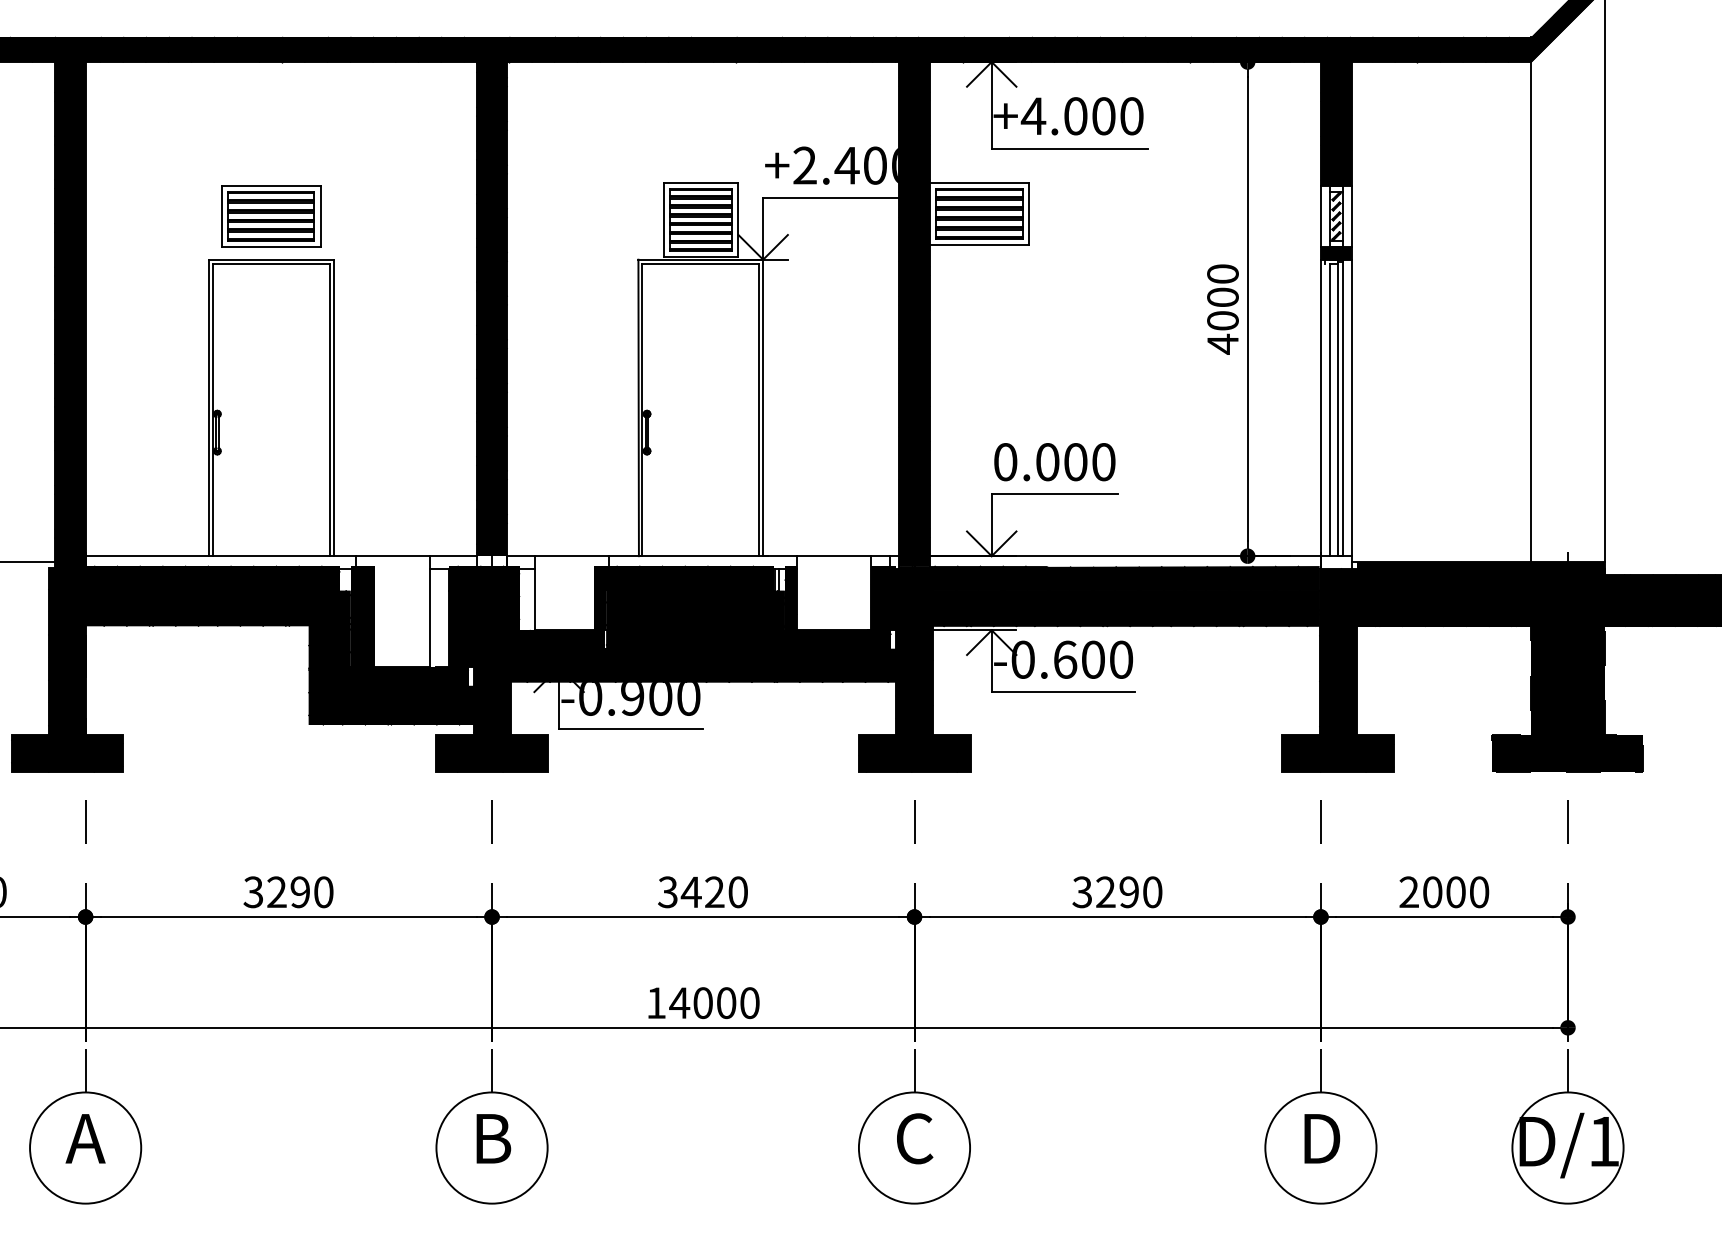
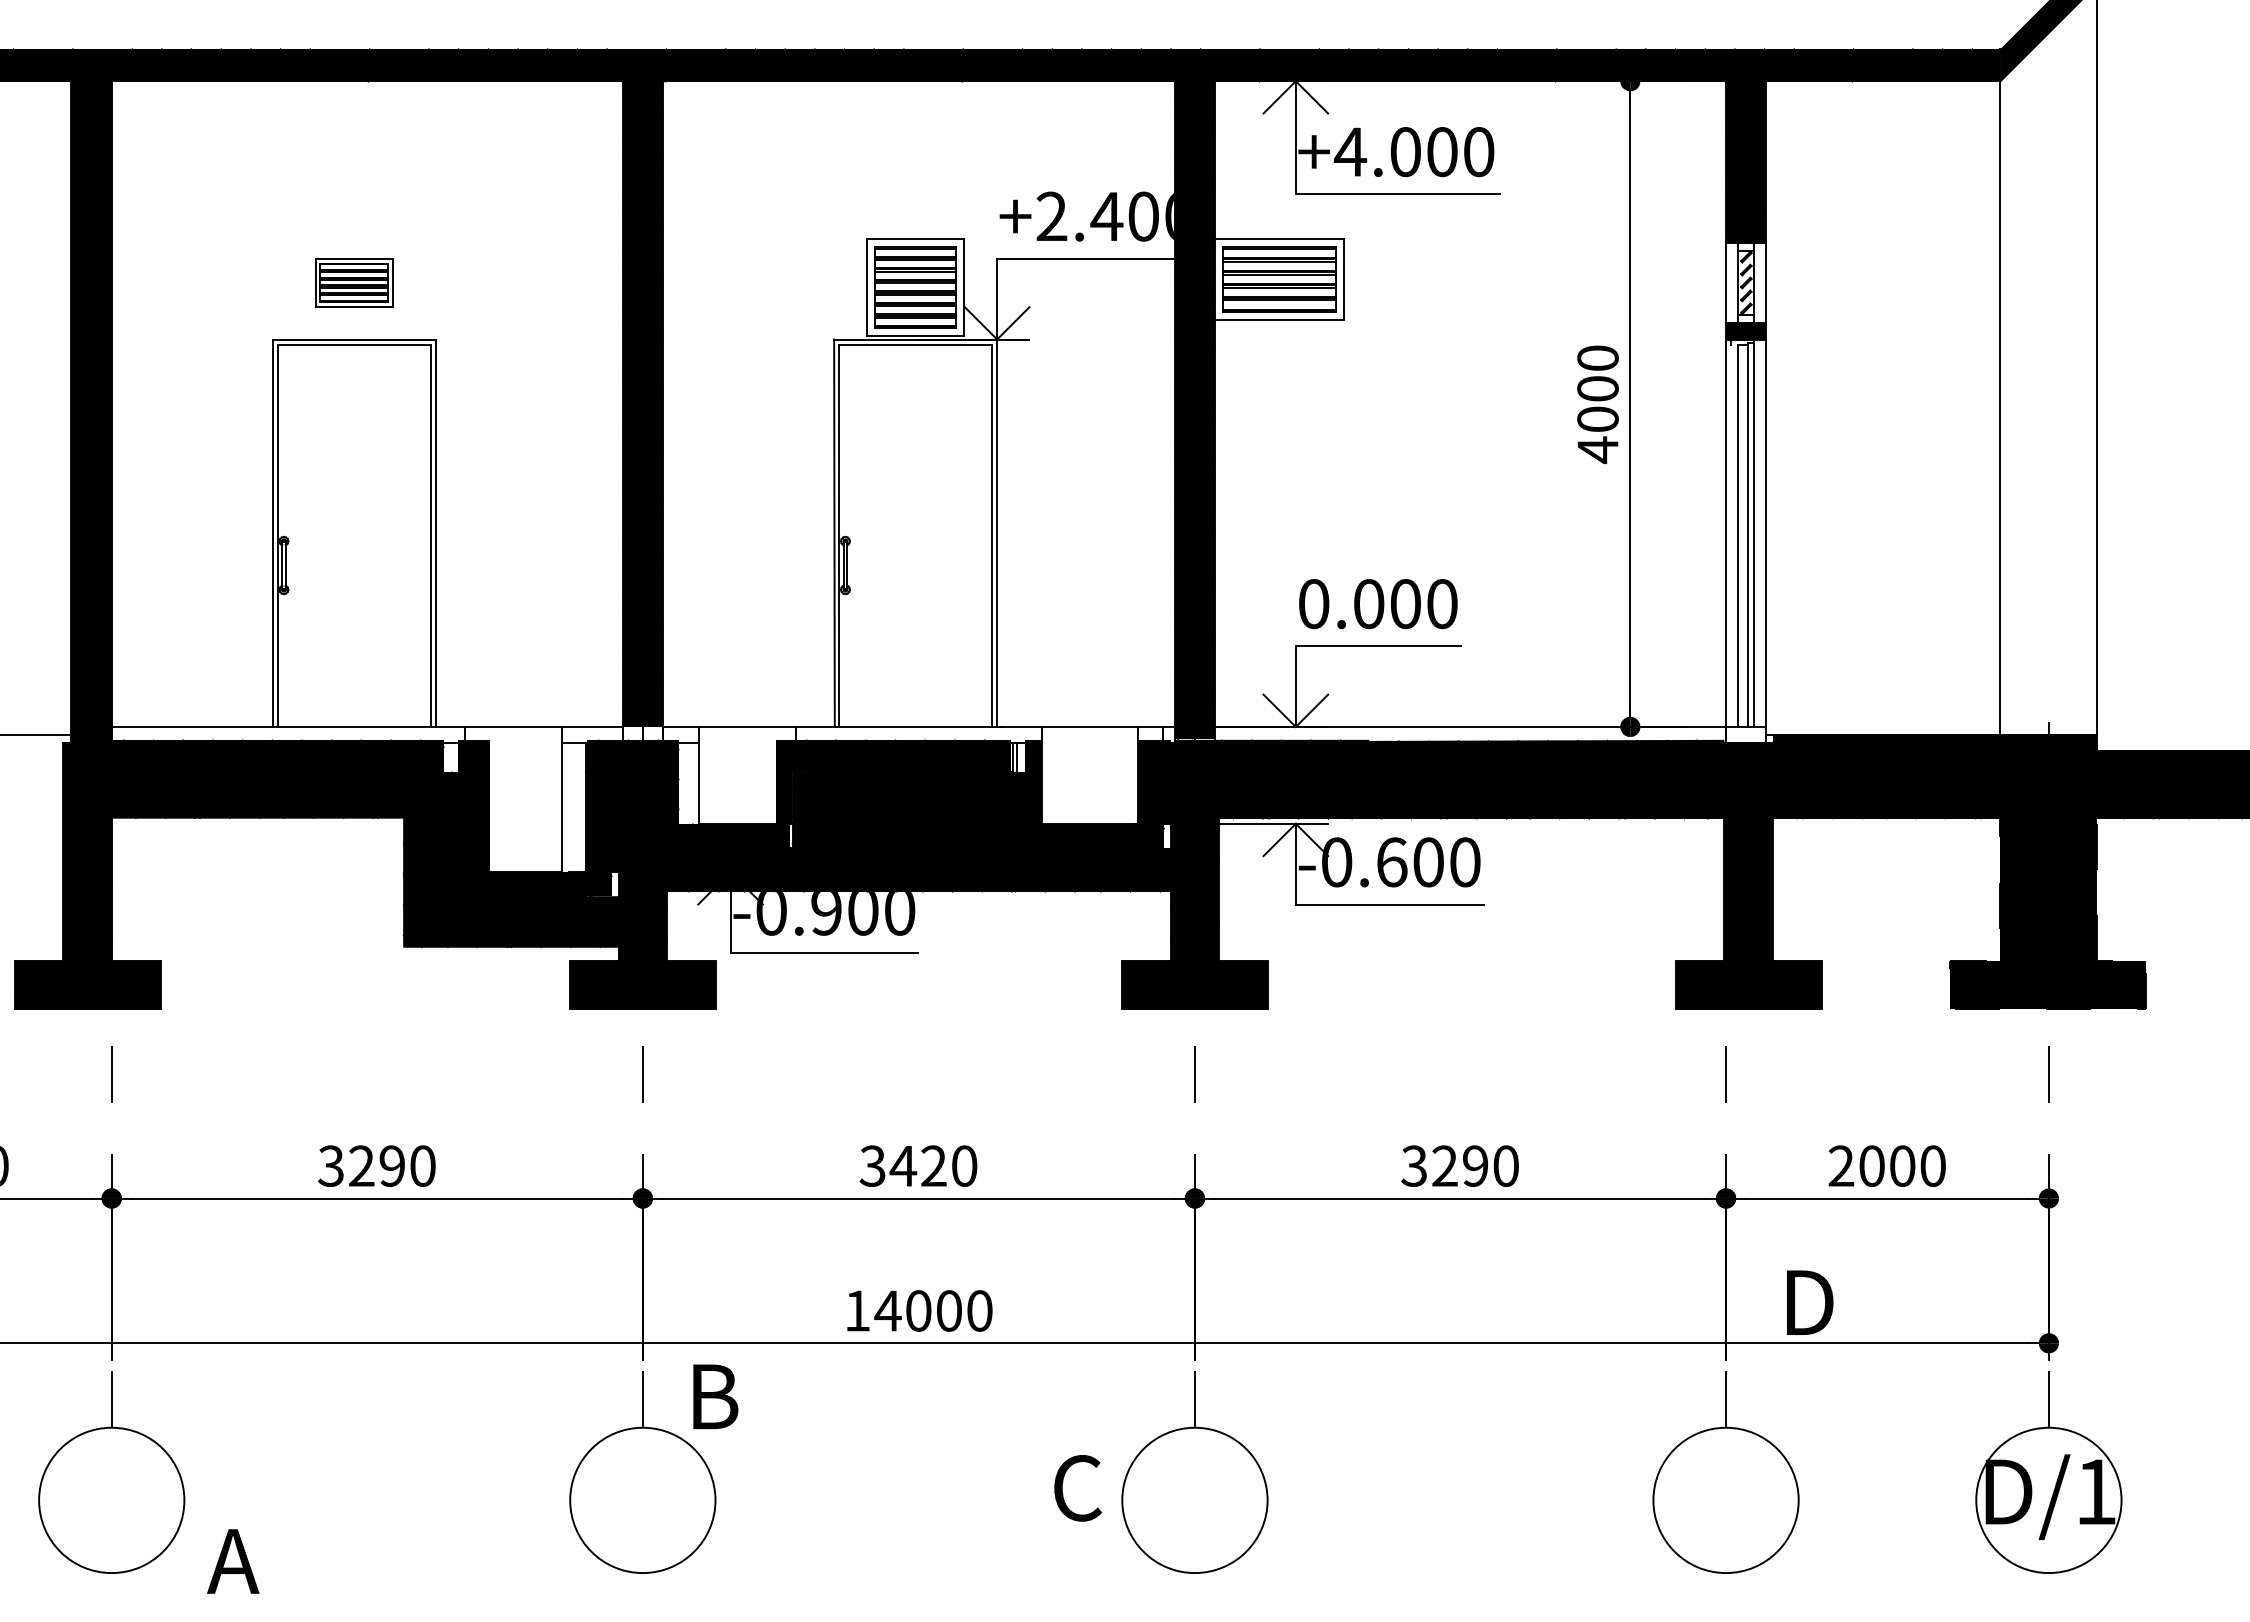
part: (271, 216) -> (354, 283), size x0.6
text: (85, 1138) -> (233, 1561), moved
text: (493, 1138) -> (715, 1396), moved
text: (915, 1138) -> (1078, 1487), moved
text: (1322, 1138) -> (1810, 1302), moved

